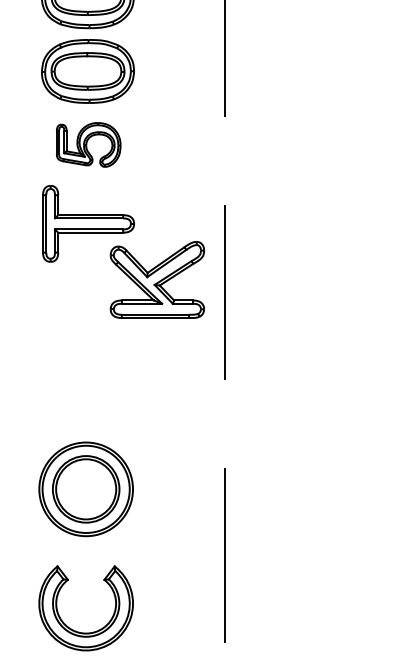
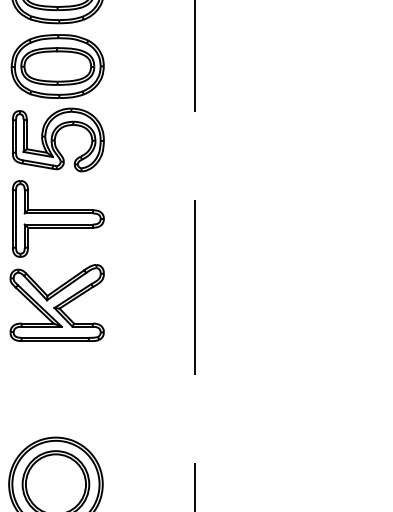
part: (88, 144) -> (58, 139), size x1.43
part: (157, 279) -> (57, 302), moved

